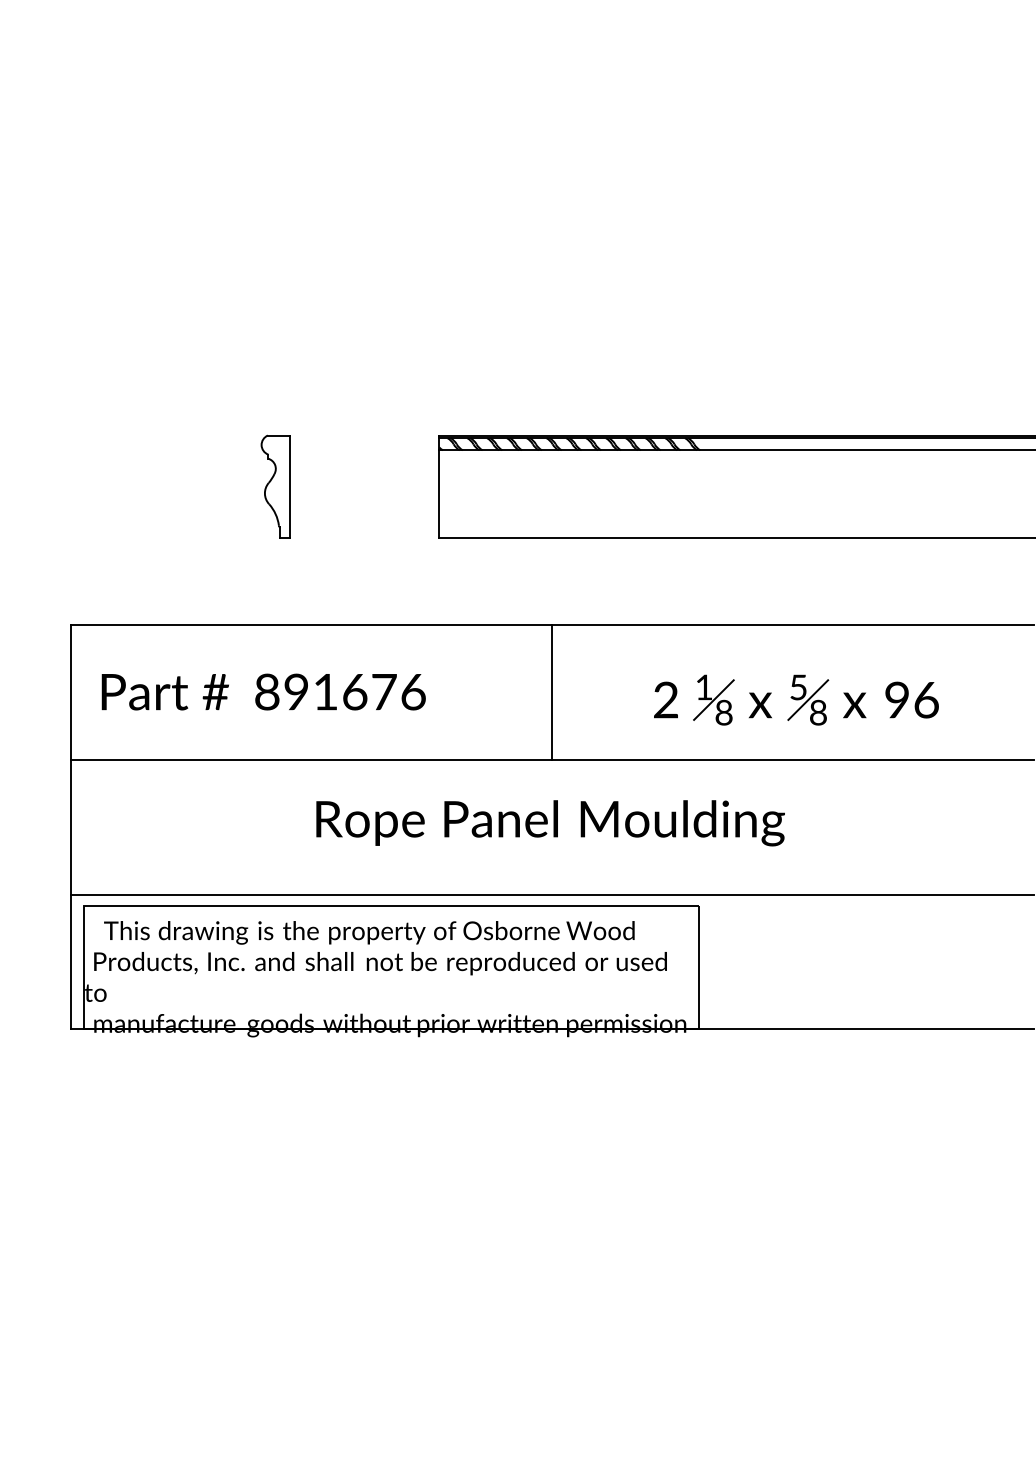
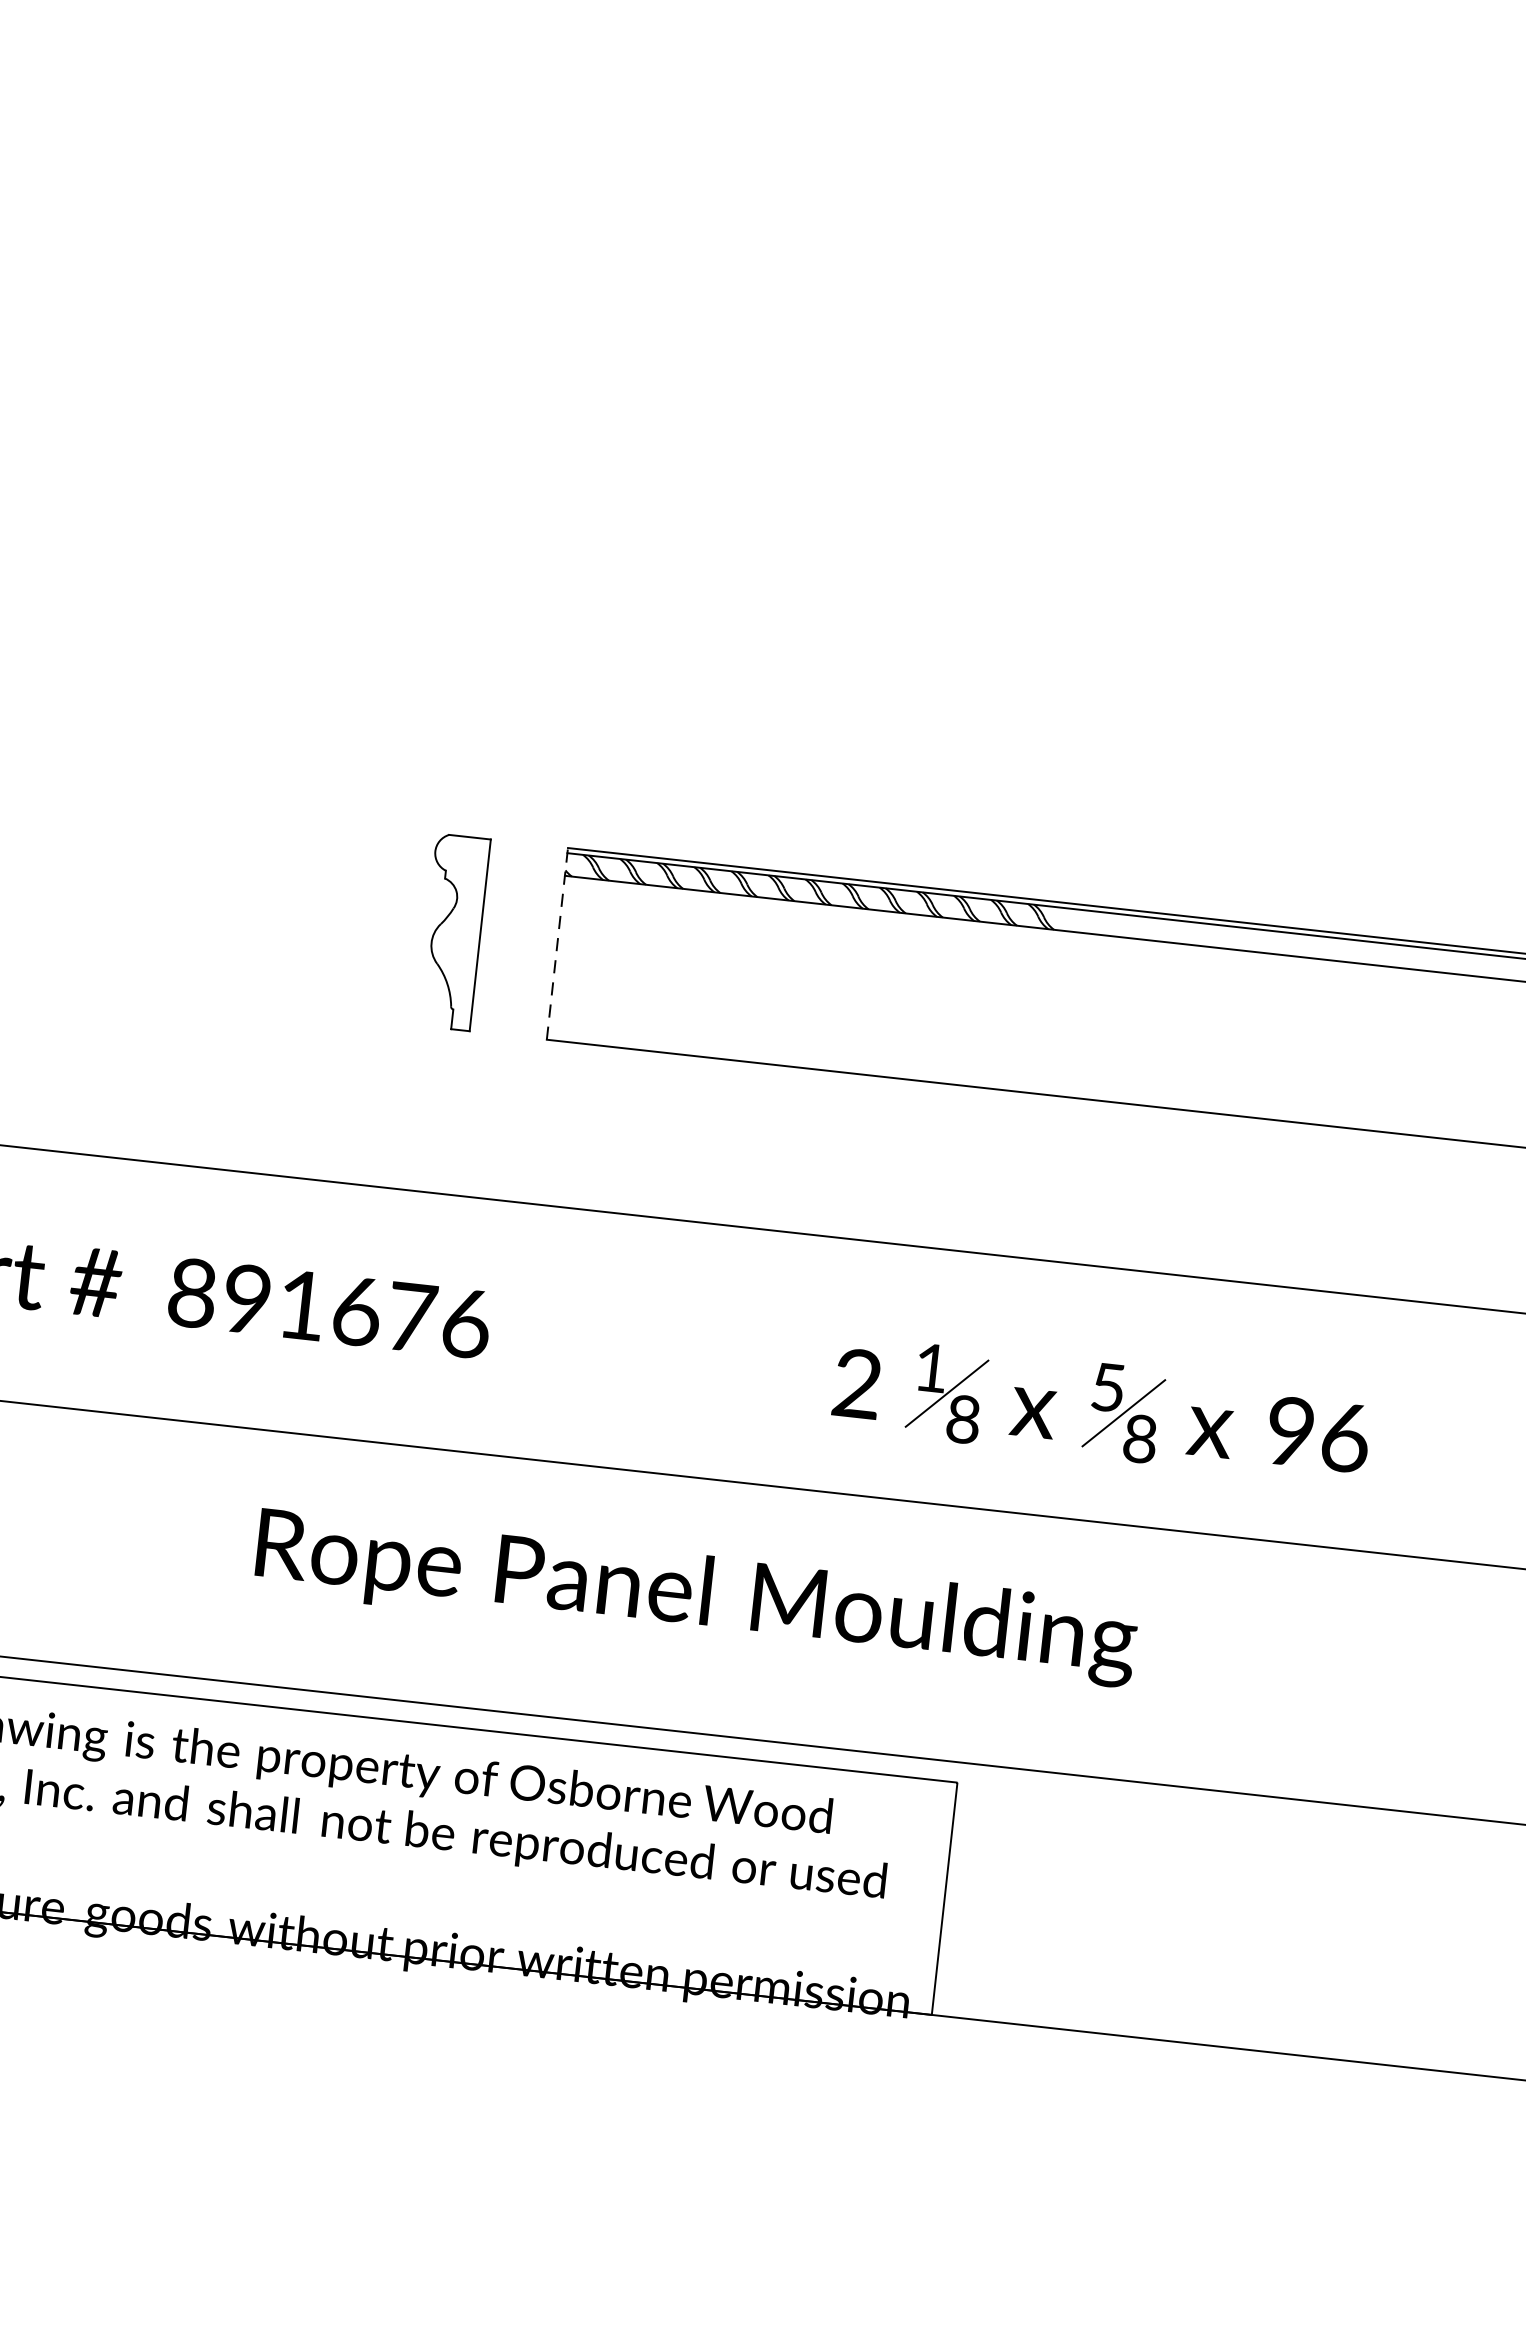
part: (275, 486) -> (452, 932), moved
line: (439, 486) -> (557, 943), solid -> dashed
line: (552, 692) -> (726, 1353), removed
part: (796, 699) -> (1101, 1409), moved

